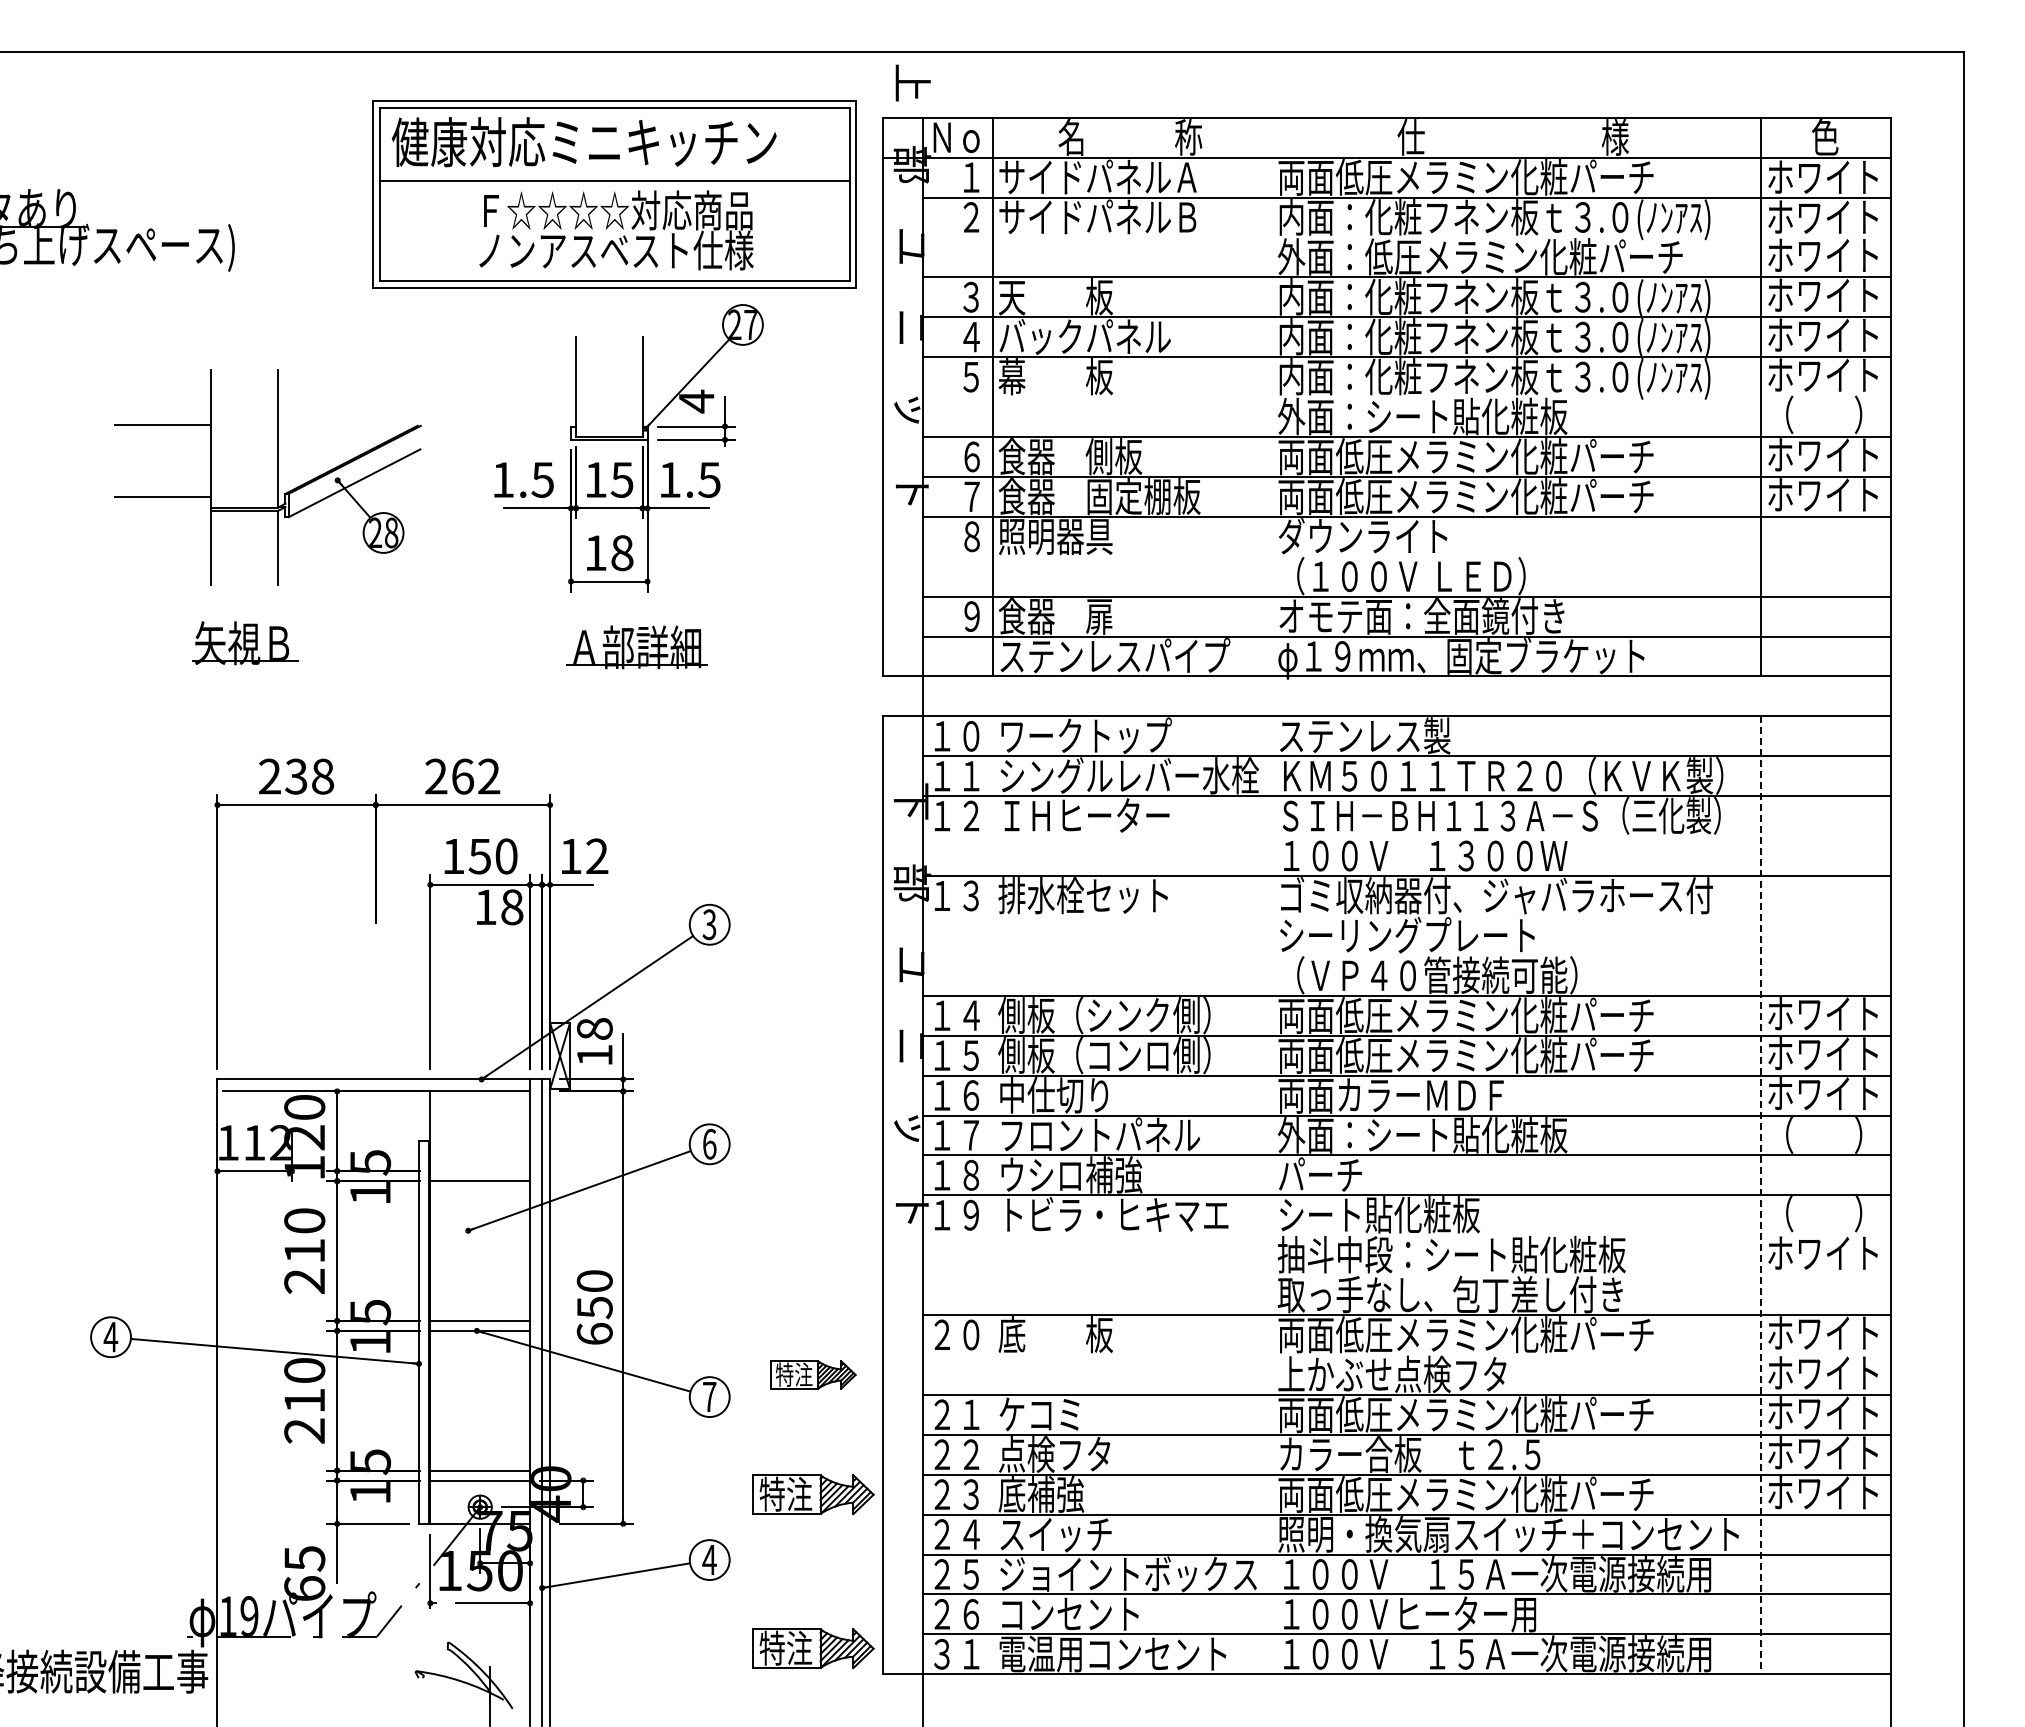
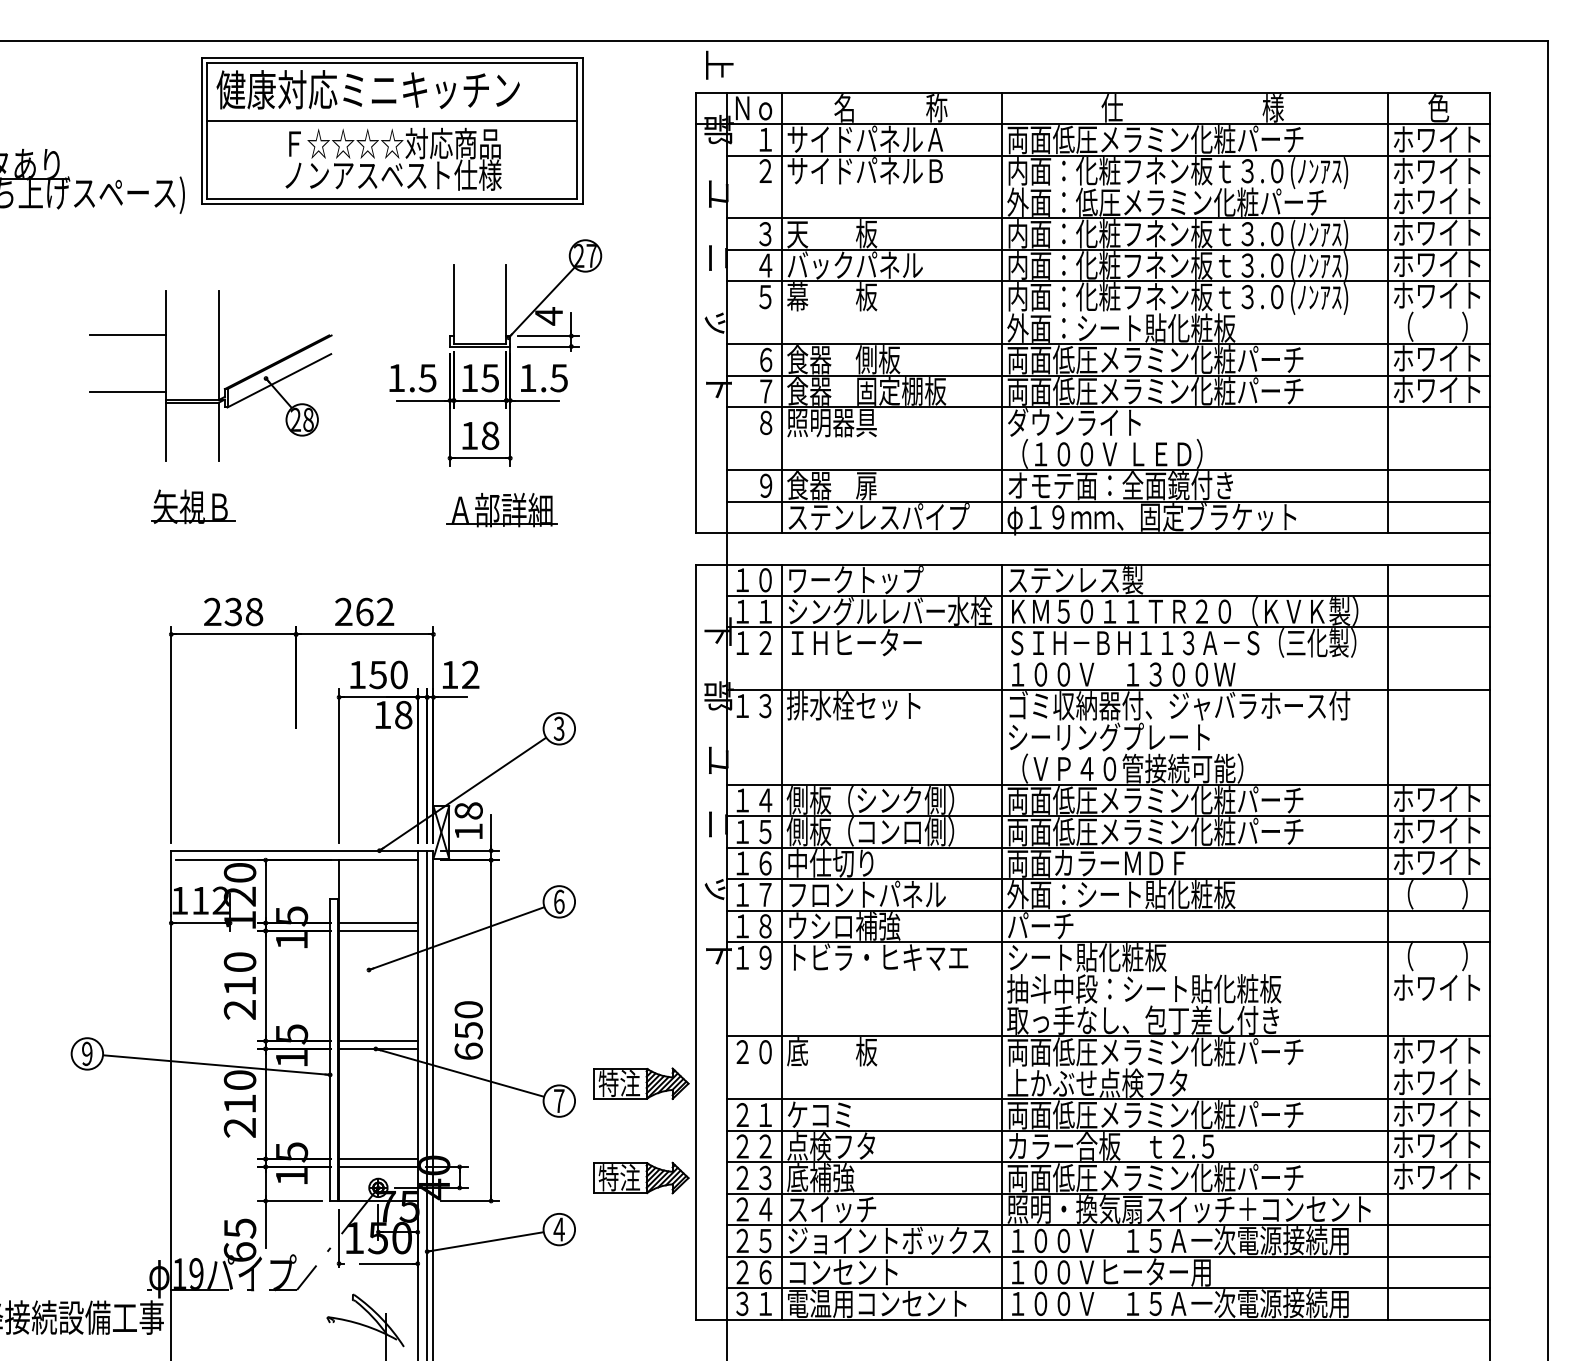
part: (614, 194) -> (392, 131), moved
line: (1271, 396) -> (1002, 312), added
line: (480, 1171) -> (378, 923), added
line: (992, 1195) -> (782, 942), added
line: (1271, 1195) -> (1002, 942), added
line: (1760, 1195) -> (1387, 942), dashed -> solid
text: (110, 1336) -> (86, 1053), 4 -> 9
part: (813, 1374) -> (641, 1083), size x1.43
part: (813, 1648) -> (641, 1299), removed

